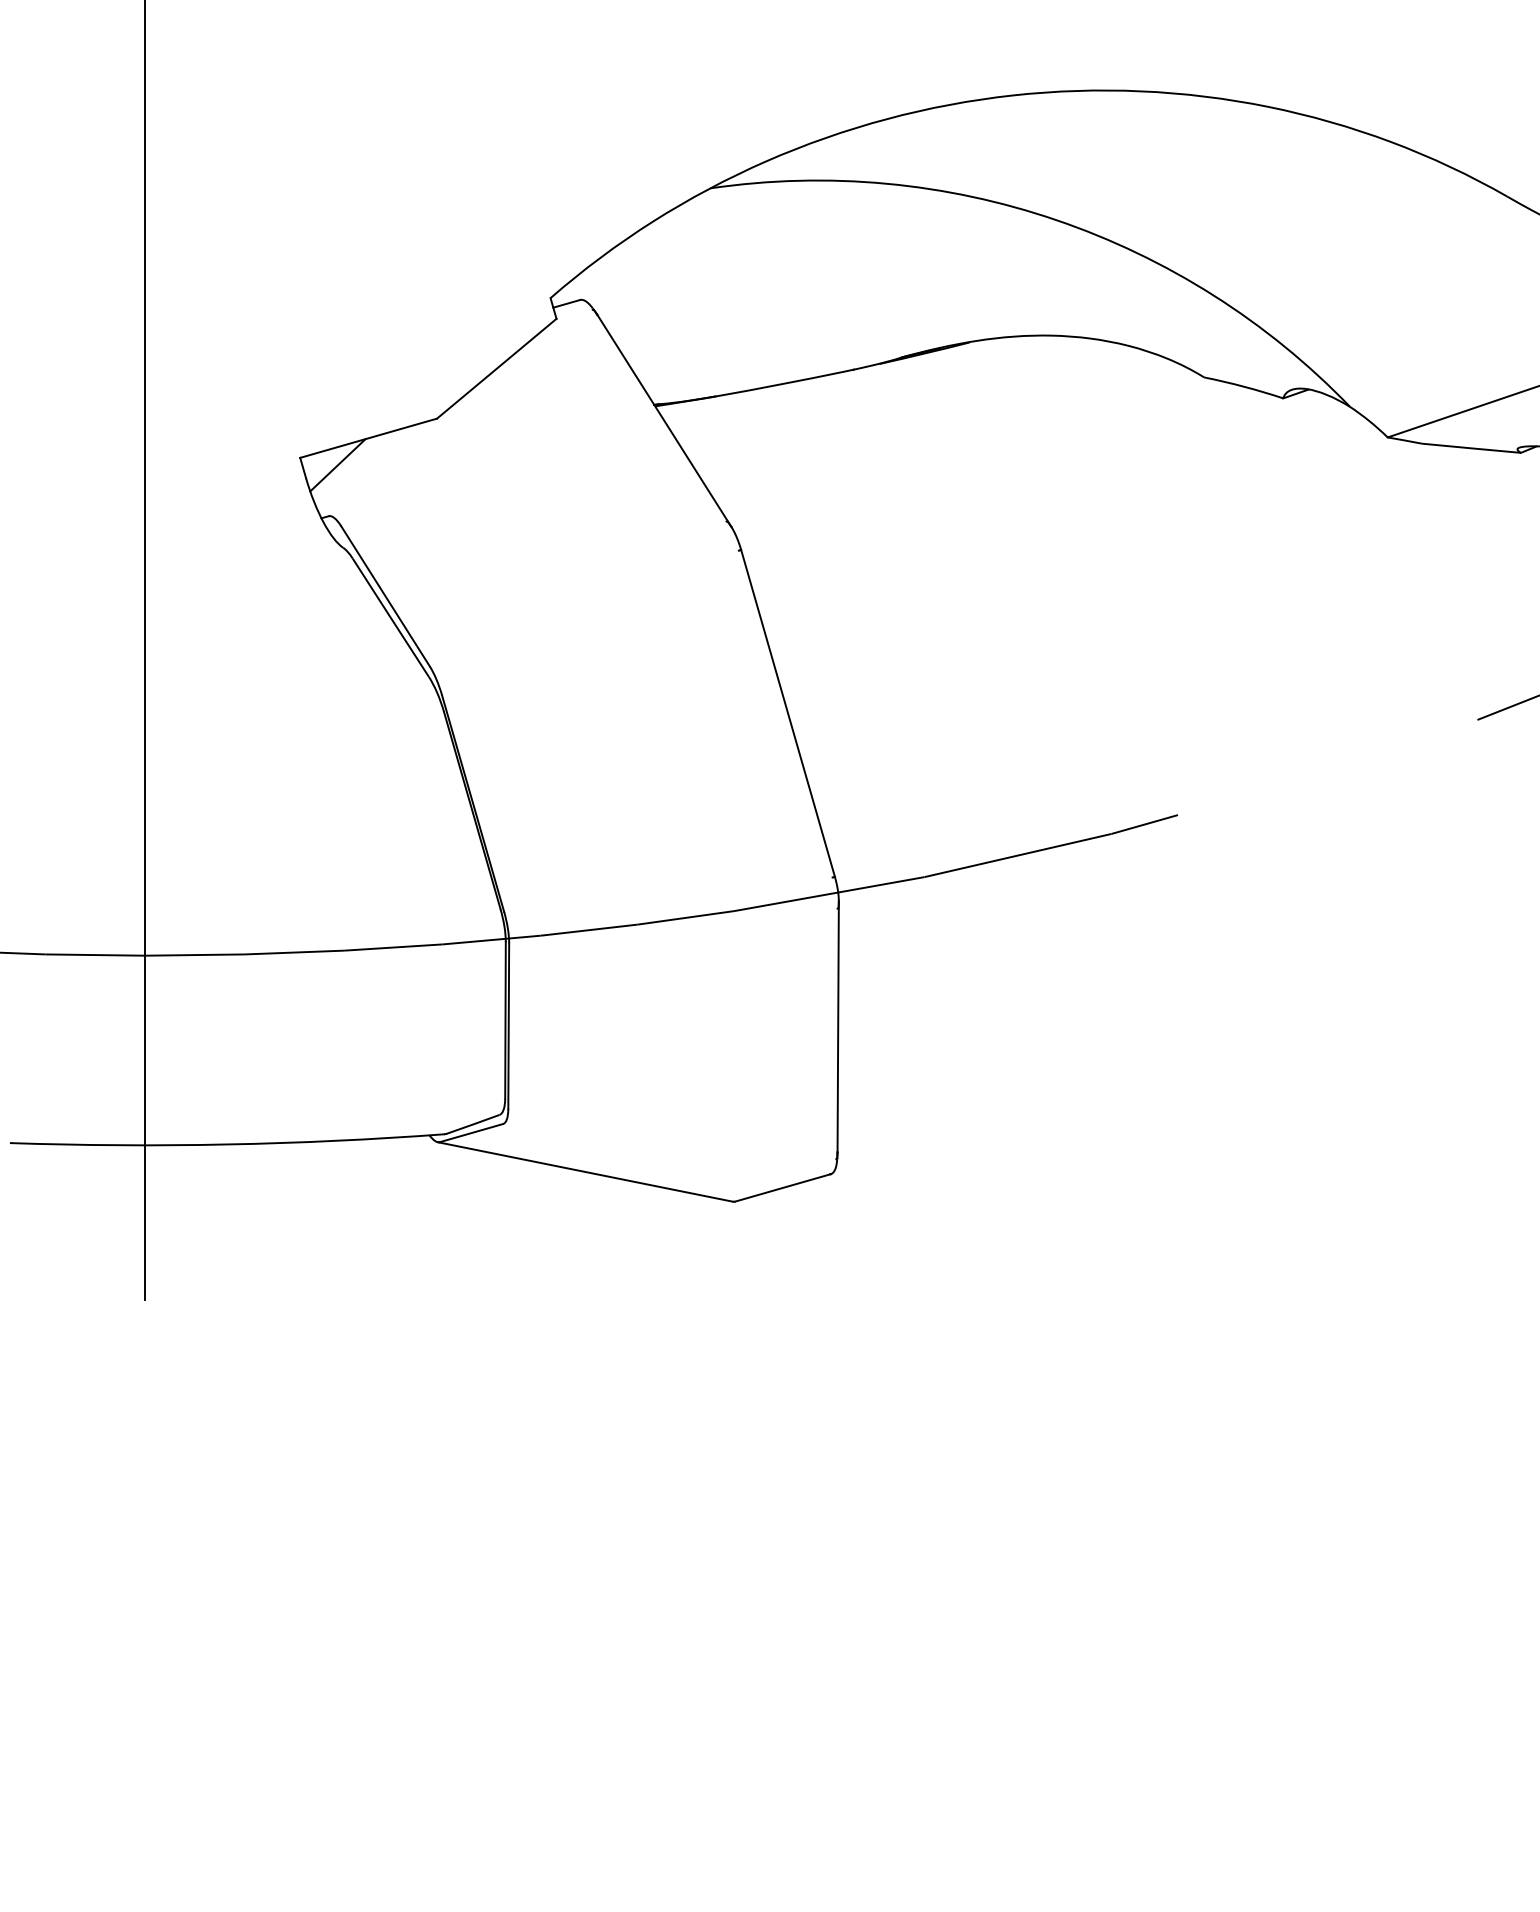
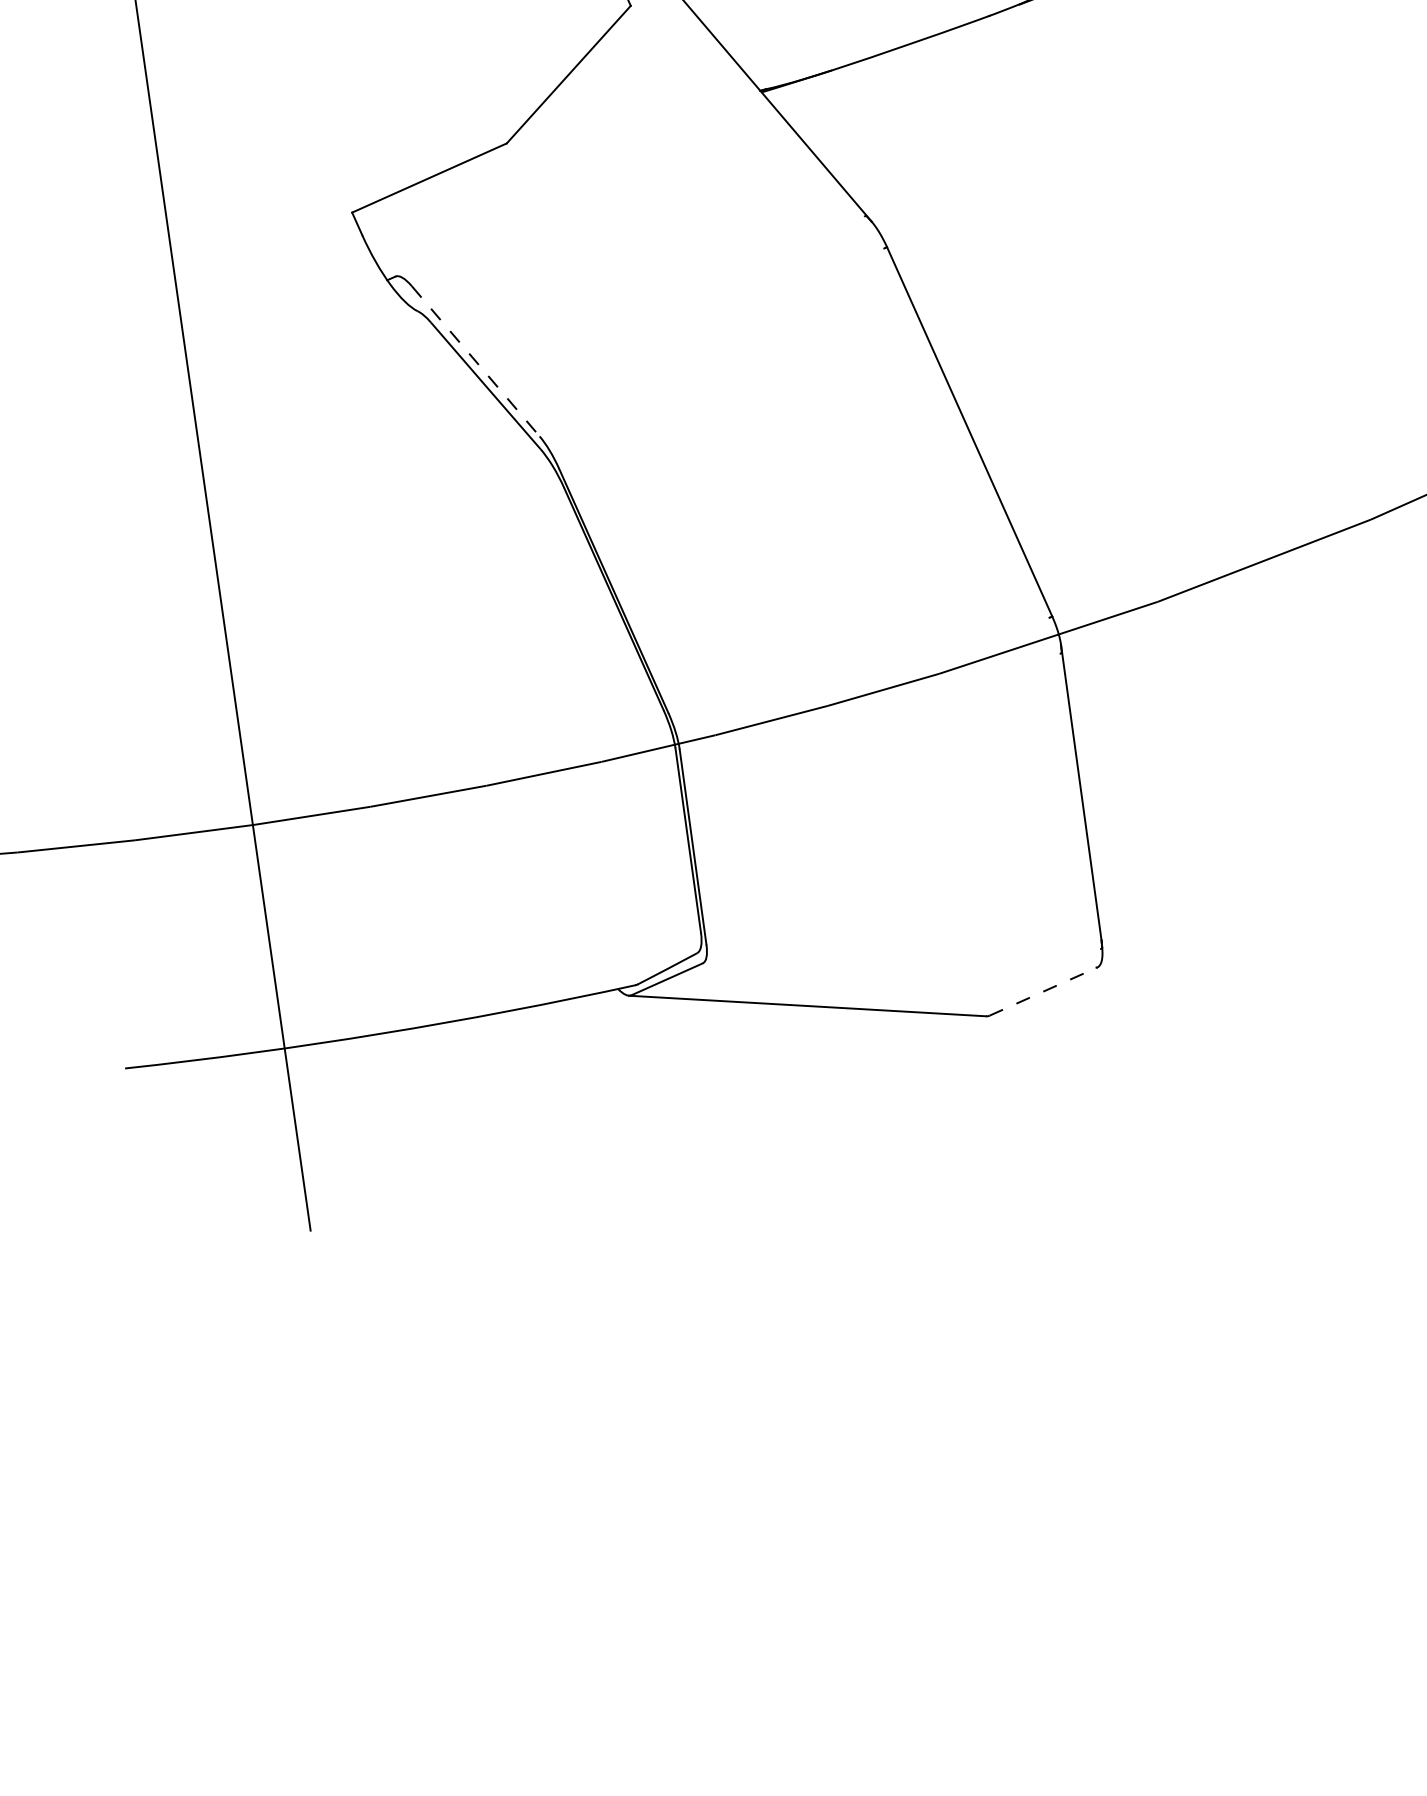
line: (337, 465) -> (397, 215), removed
line: (385, 596) -> (475, 361), solid -> dashed
line: (783, 1187) -> (1043, 991), solid -> dashed

